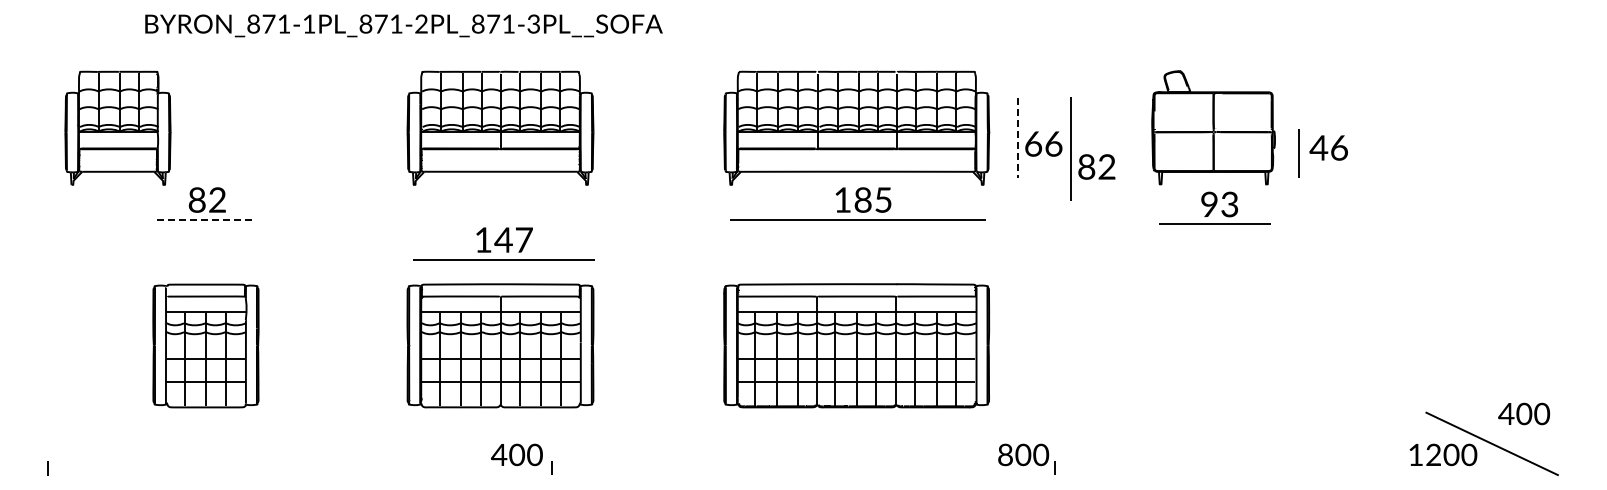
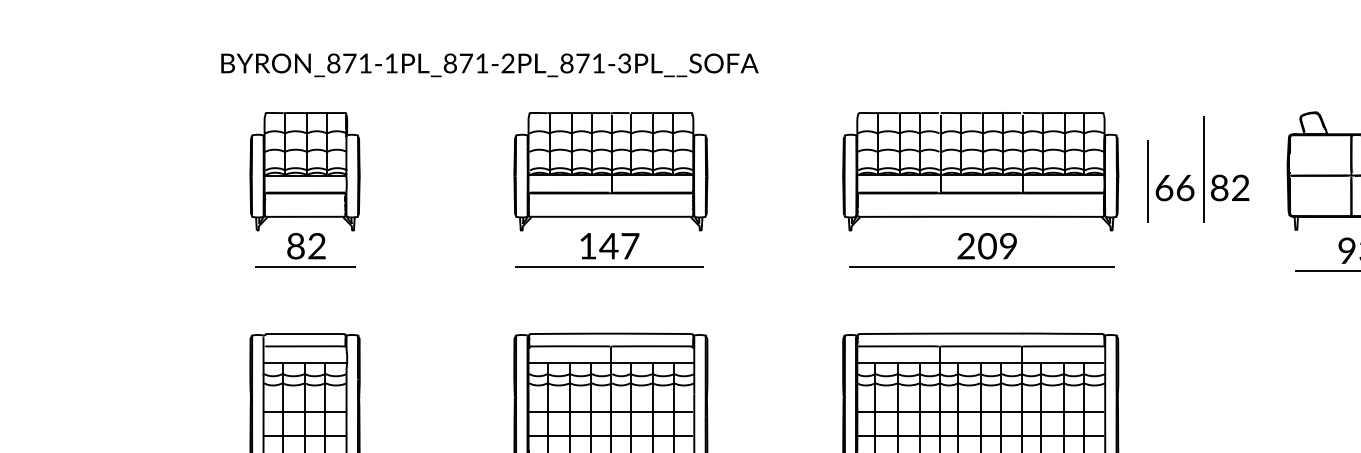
text: (403, 25) -> (489, 64), moved
part: (117, 127) -> (304, 170), moved
line: (1017, 138) -> (1147, 182), dashed -> solid
part: (1089, 154) -> (1222, 174), moved
text: (862, 199) -> (986, 245), 185 -> 209
line: (206, 219) -> (305, 266), dashed -> solid
part: (503, 243) -> (608, 249), moved

